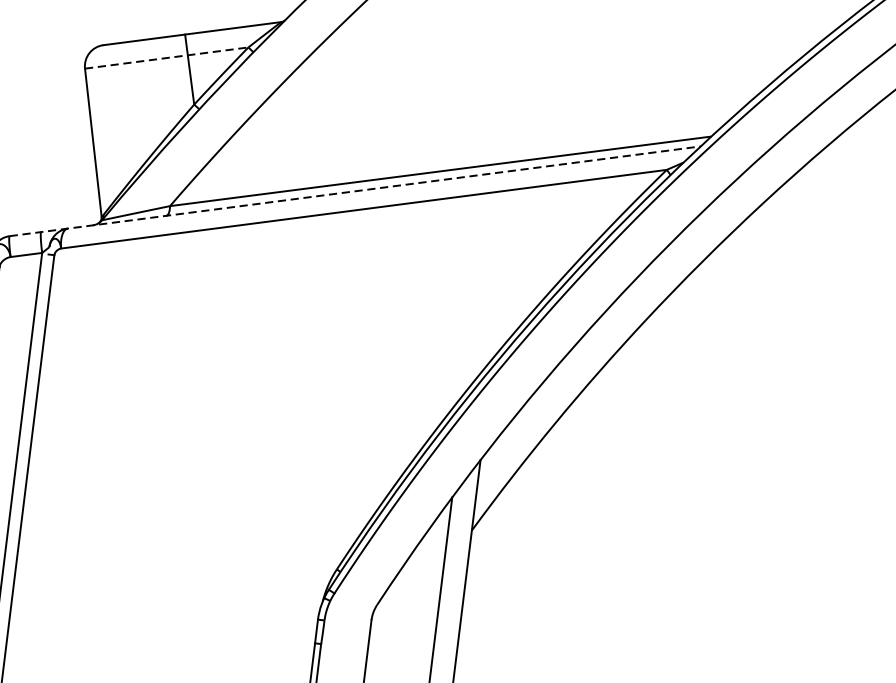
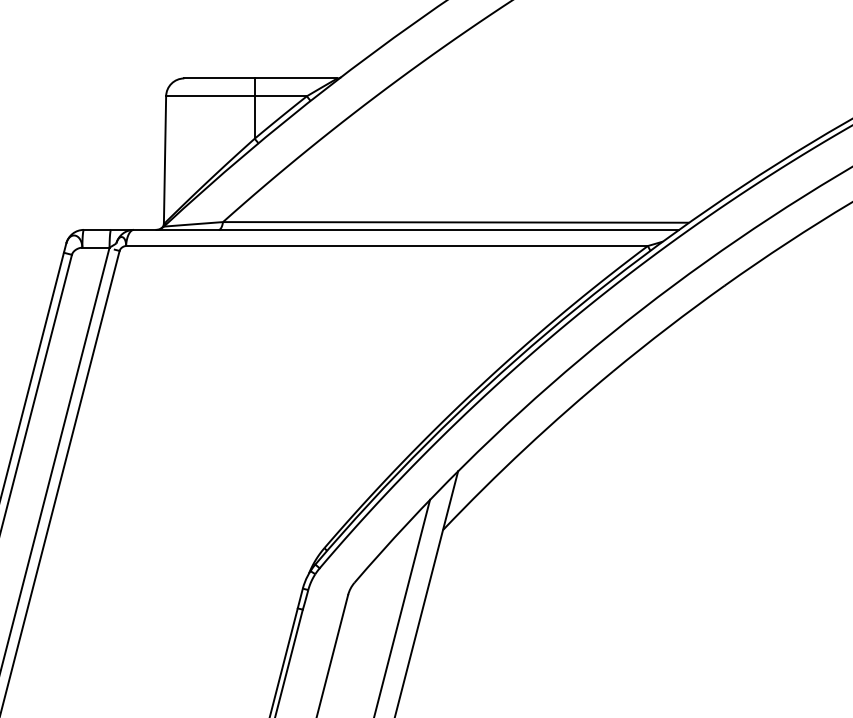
line: (167, 58) -> (237, 96), dashed -> solid
line: (355, 190) -> (381, 229), dashed -> solid

